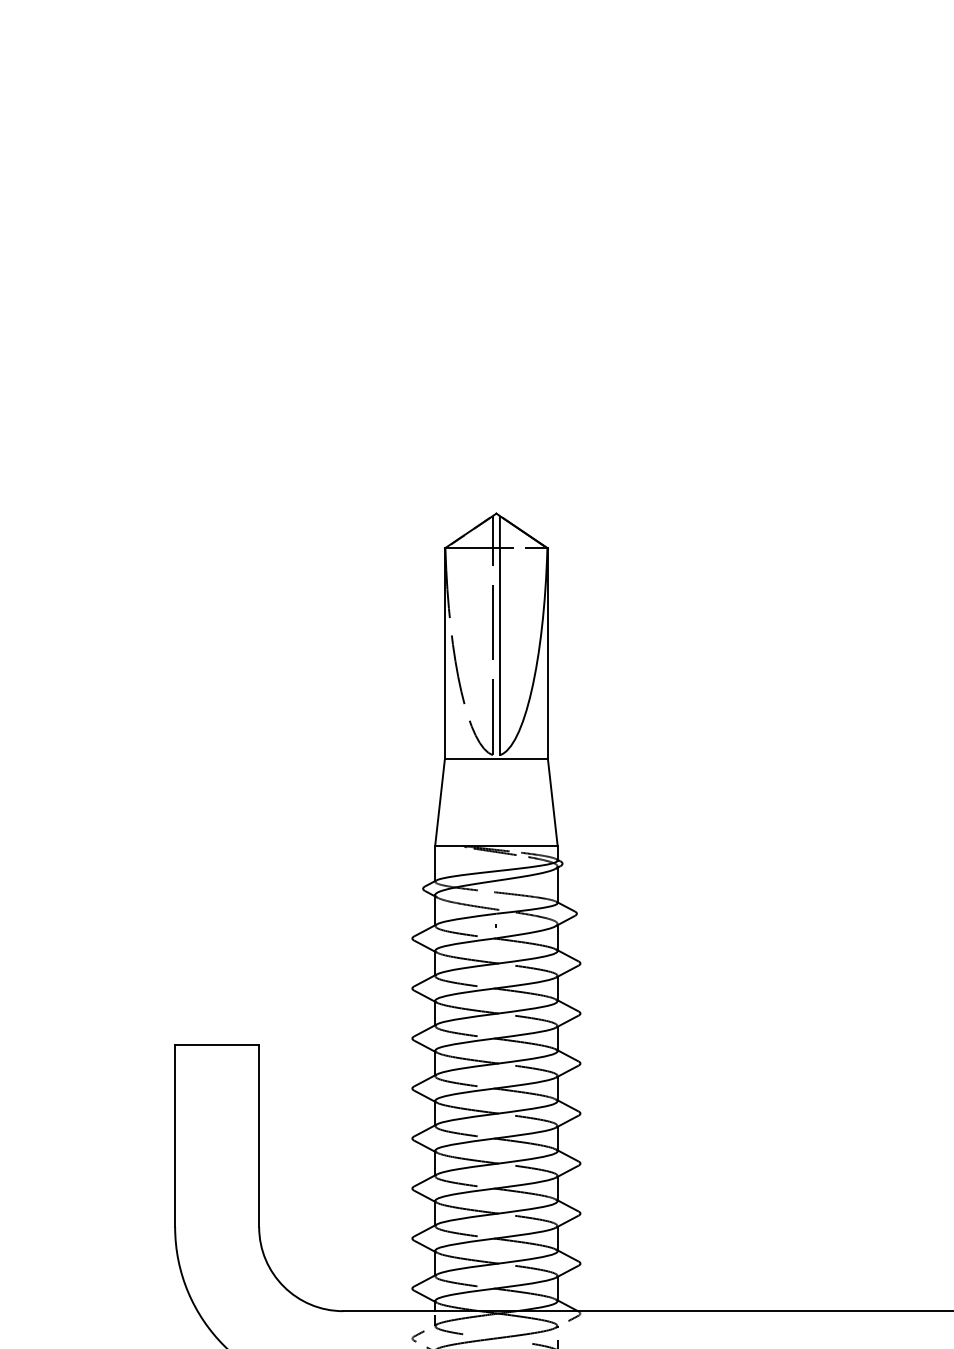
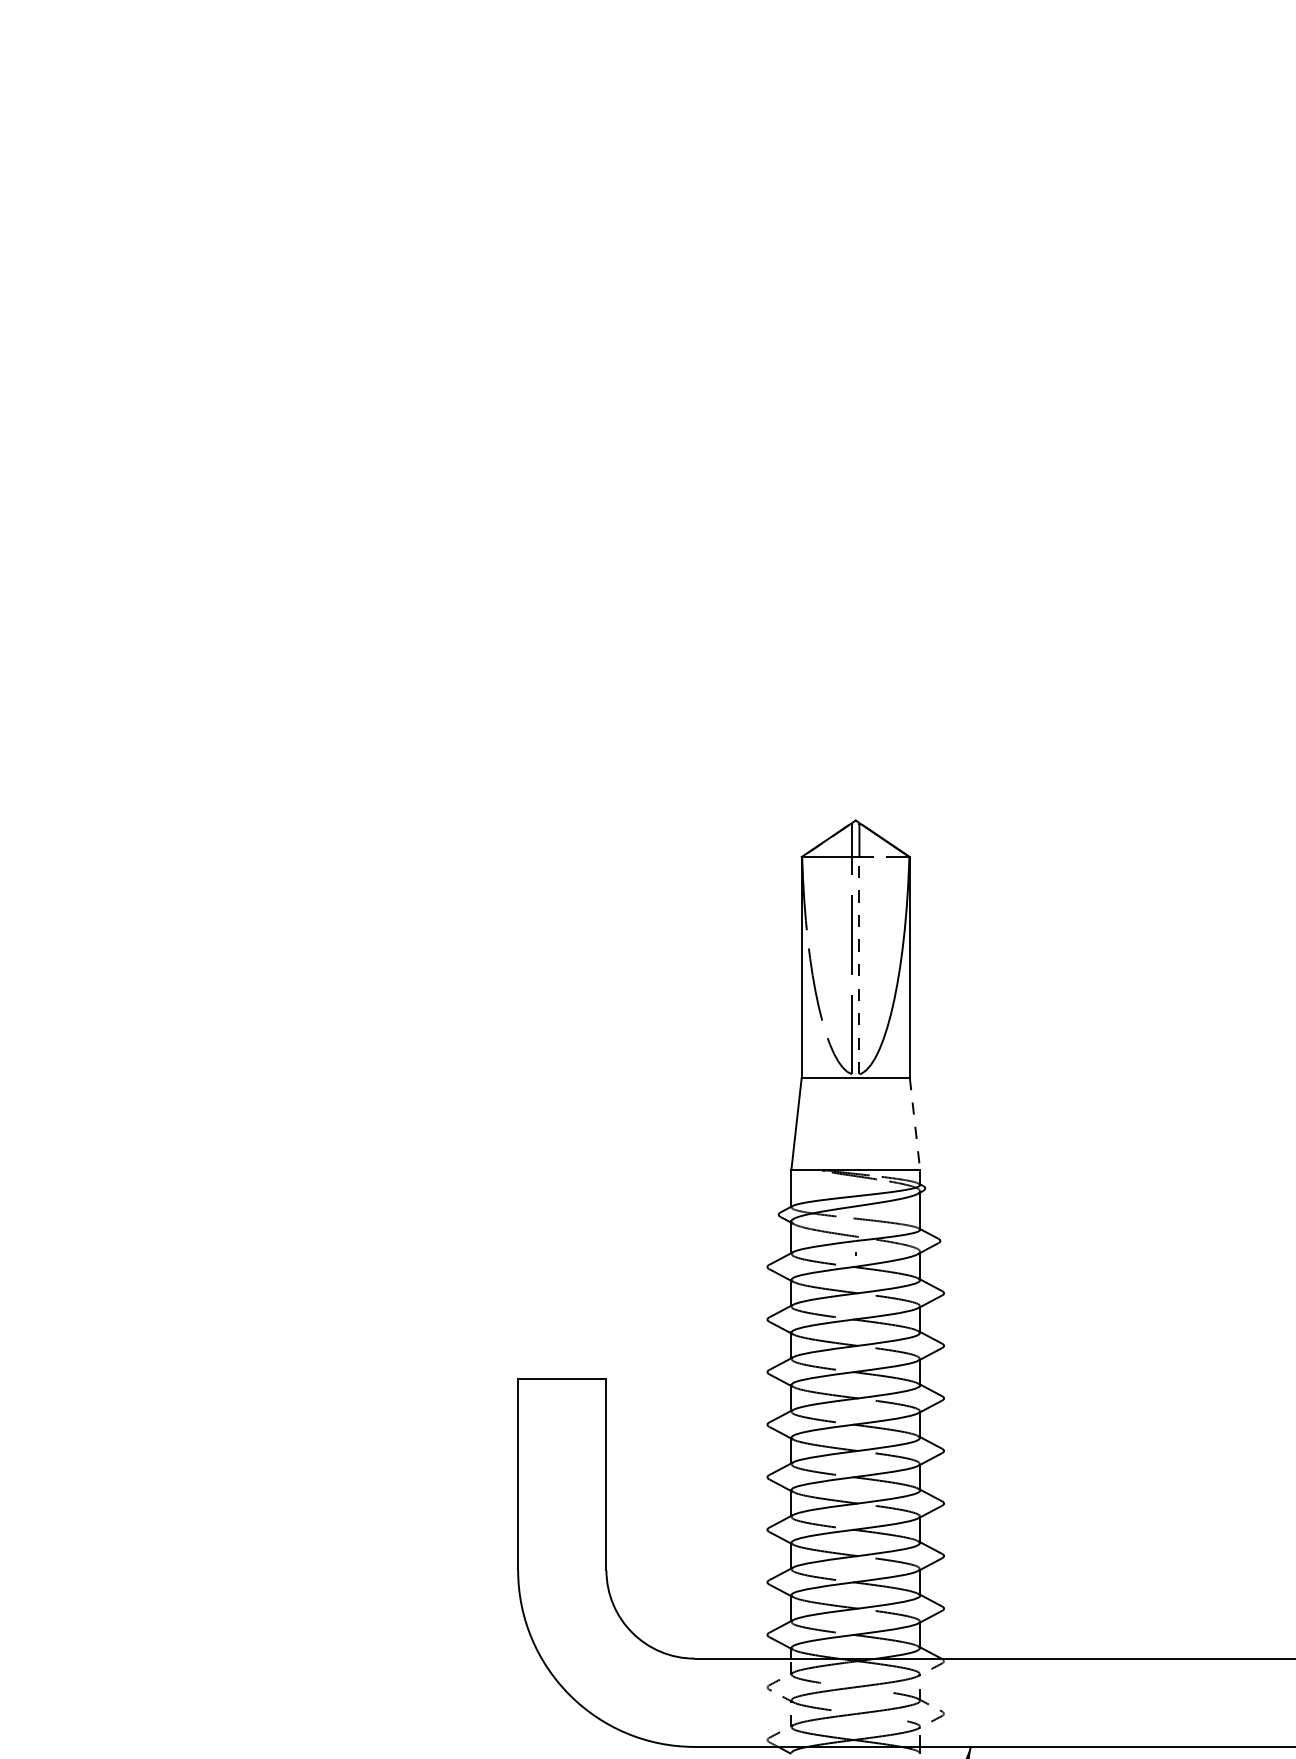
line: (499, 651) -> (859, 965), solid -> dashed
line: (553, 802) -> (915, 1124), solid -> dashed

